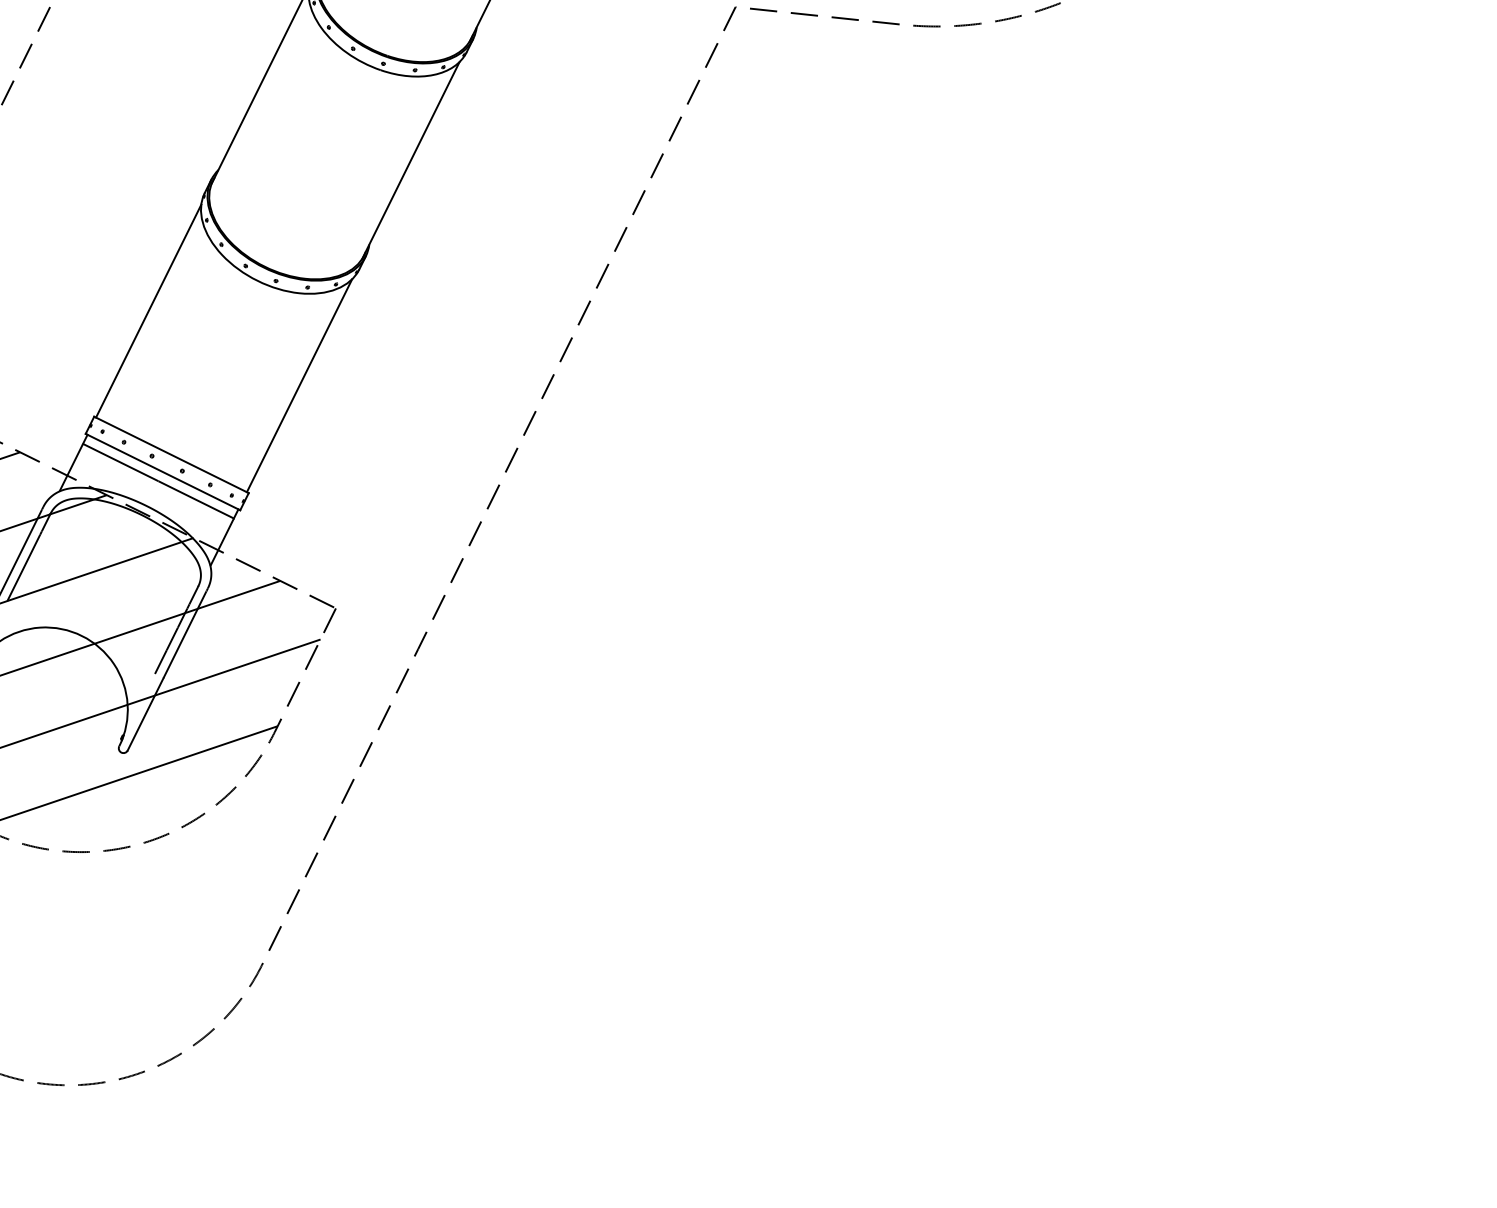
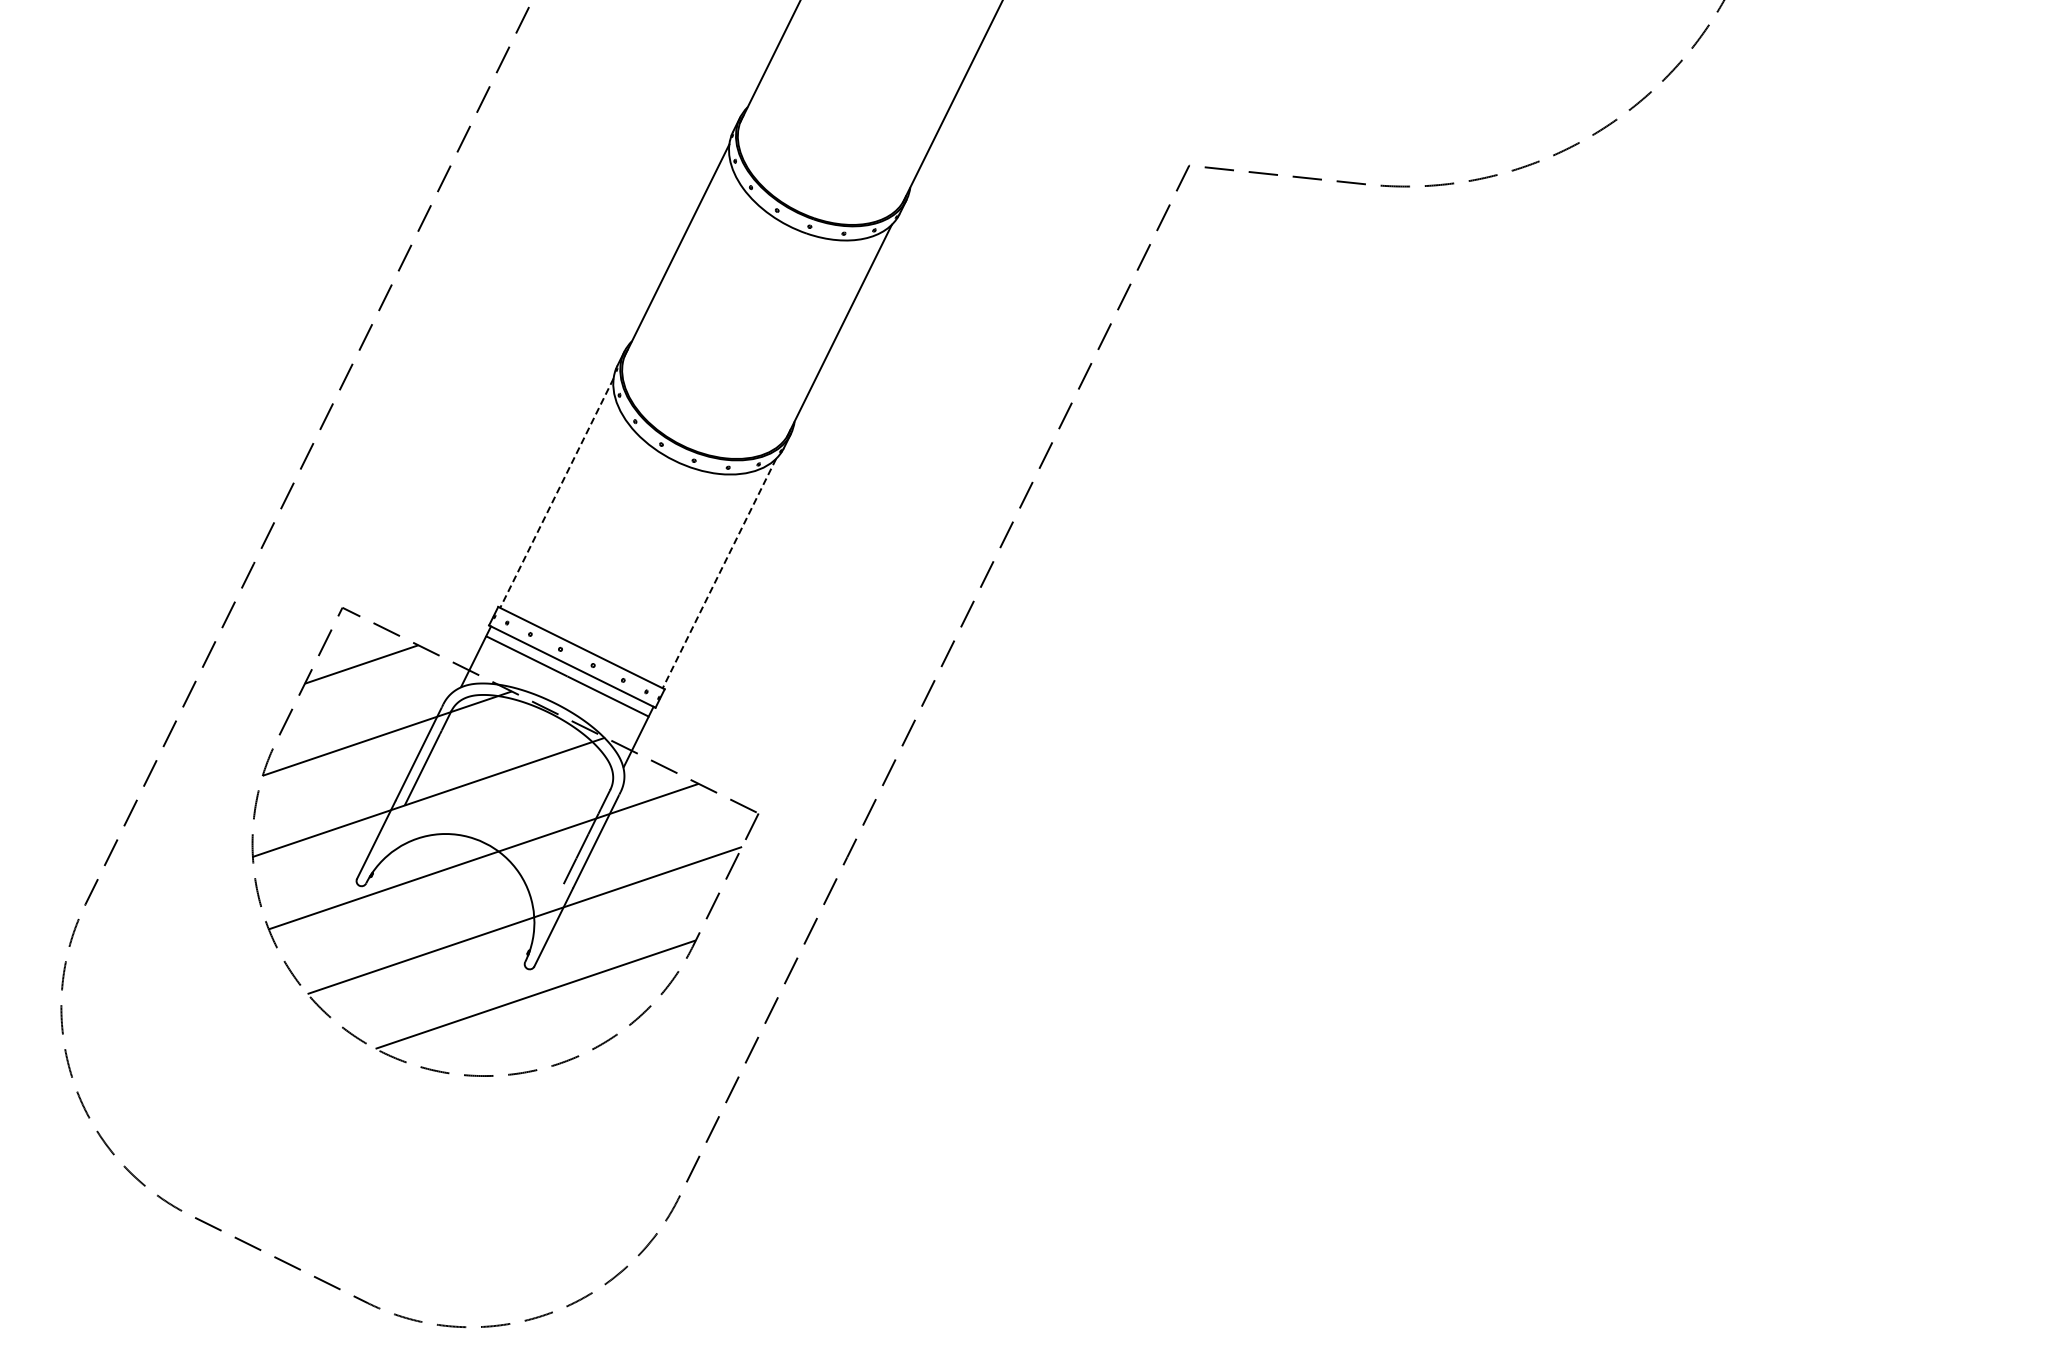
line: (148, 311) -> (556, 493), solid -> dashed
line: (299, 385) -> (719, 573), solid -> dashed

